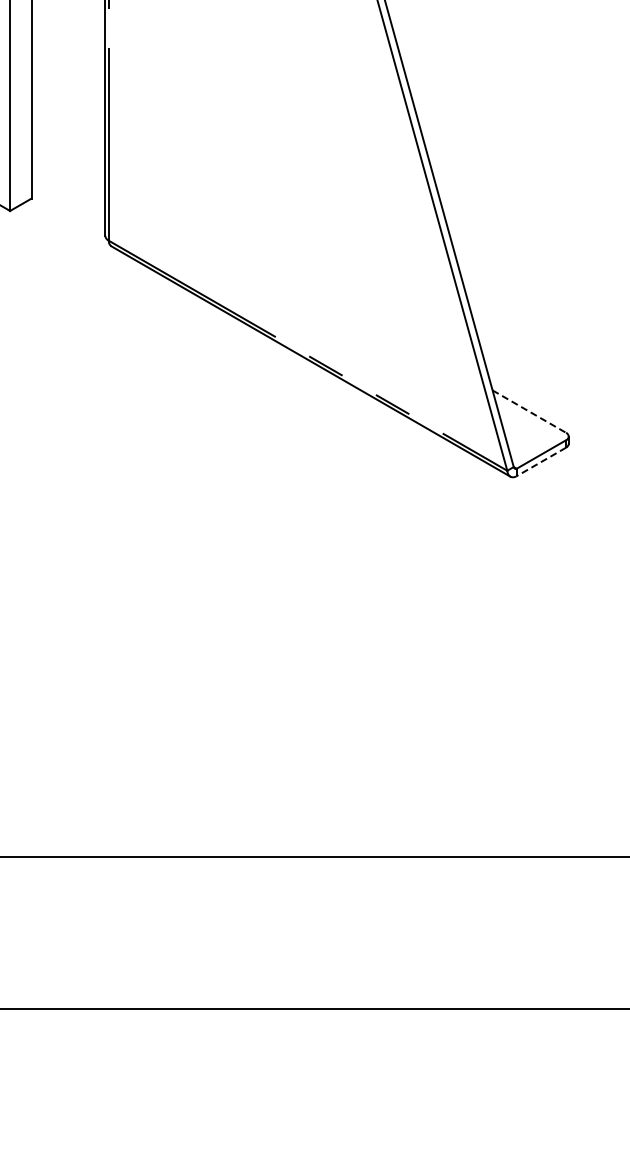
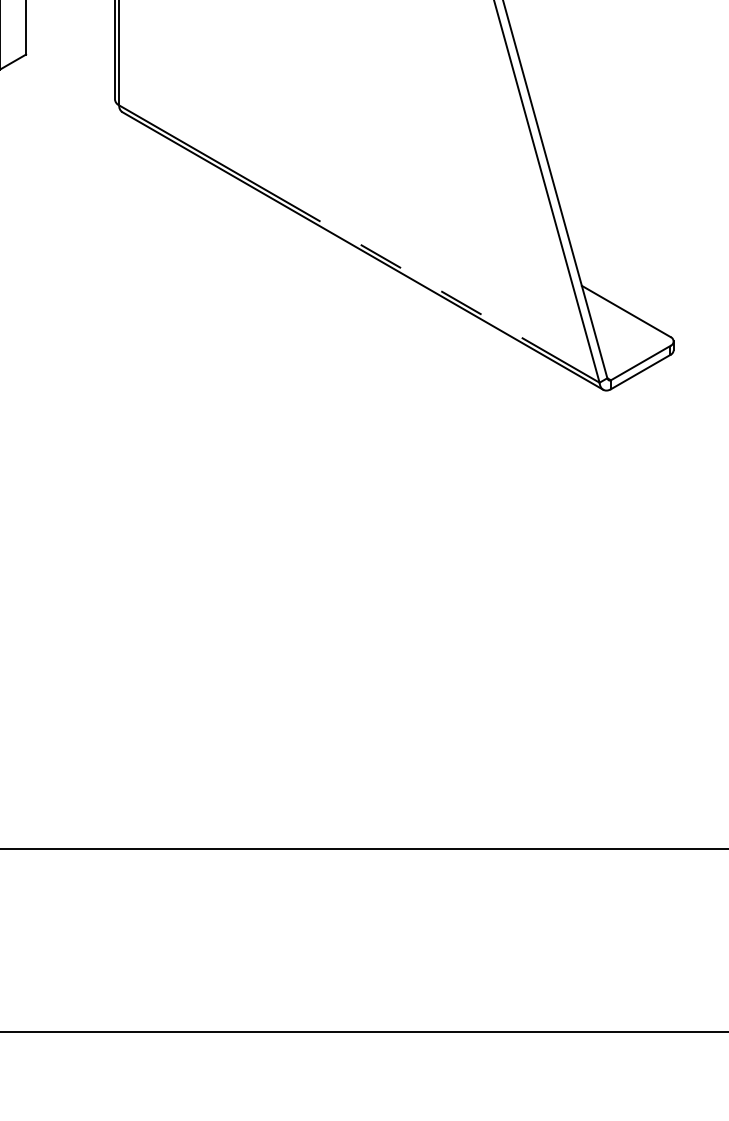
line: (529, 411) -> (626, 311), dashed -> solid
line: (541, 461) -> (640, 371), dashed -> solid

